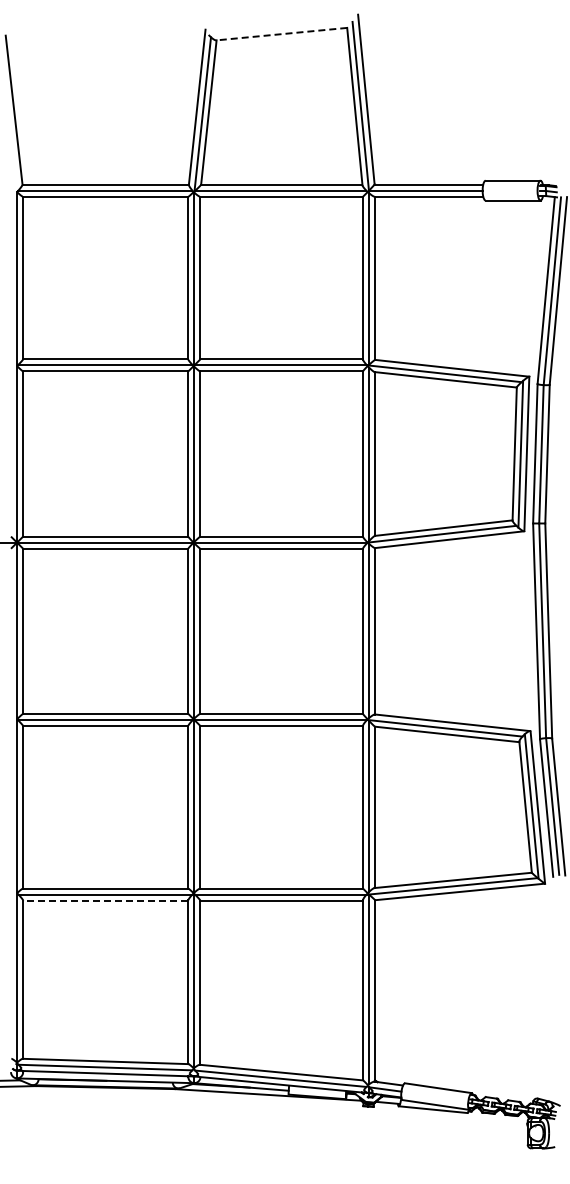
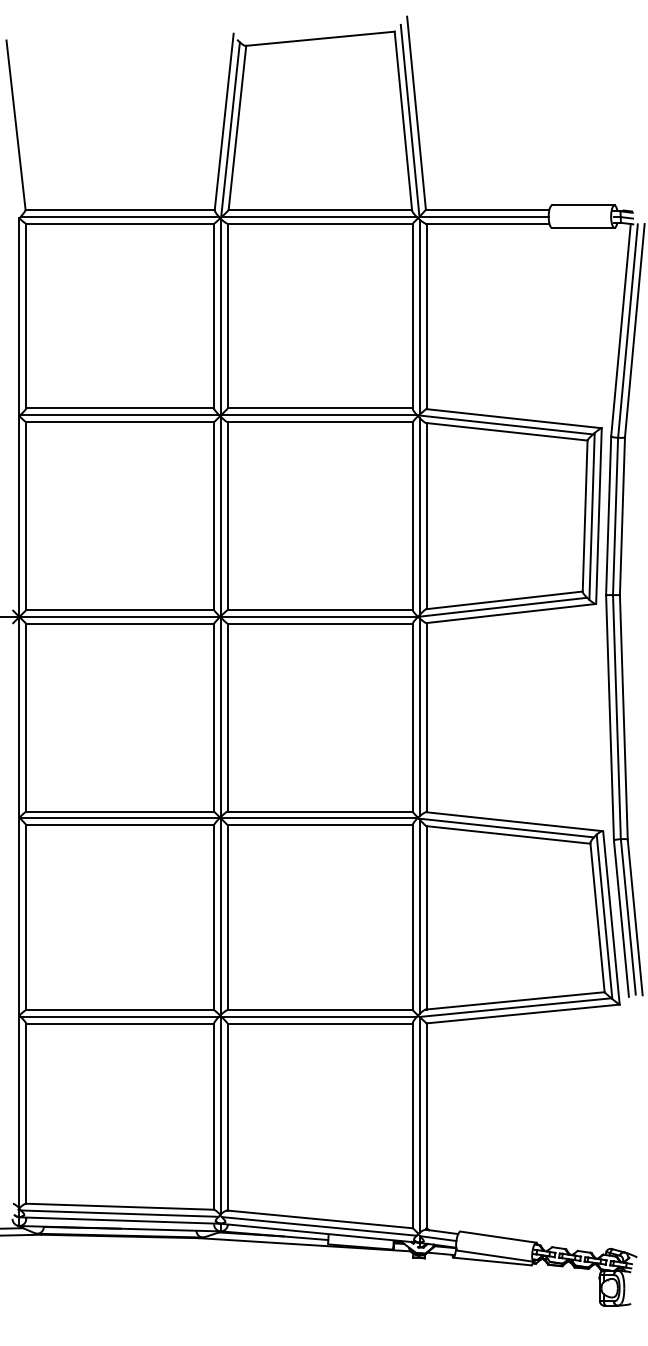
line: (281, 34) -> (320, 39), dashed -> solid
line: (105, 900) -> (119, 1023), dashed -> solid

